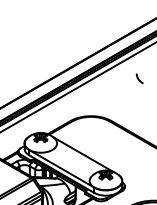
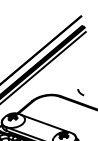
curve: (139, 78) -> (80, 92), moved

